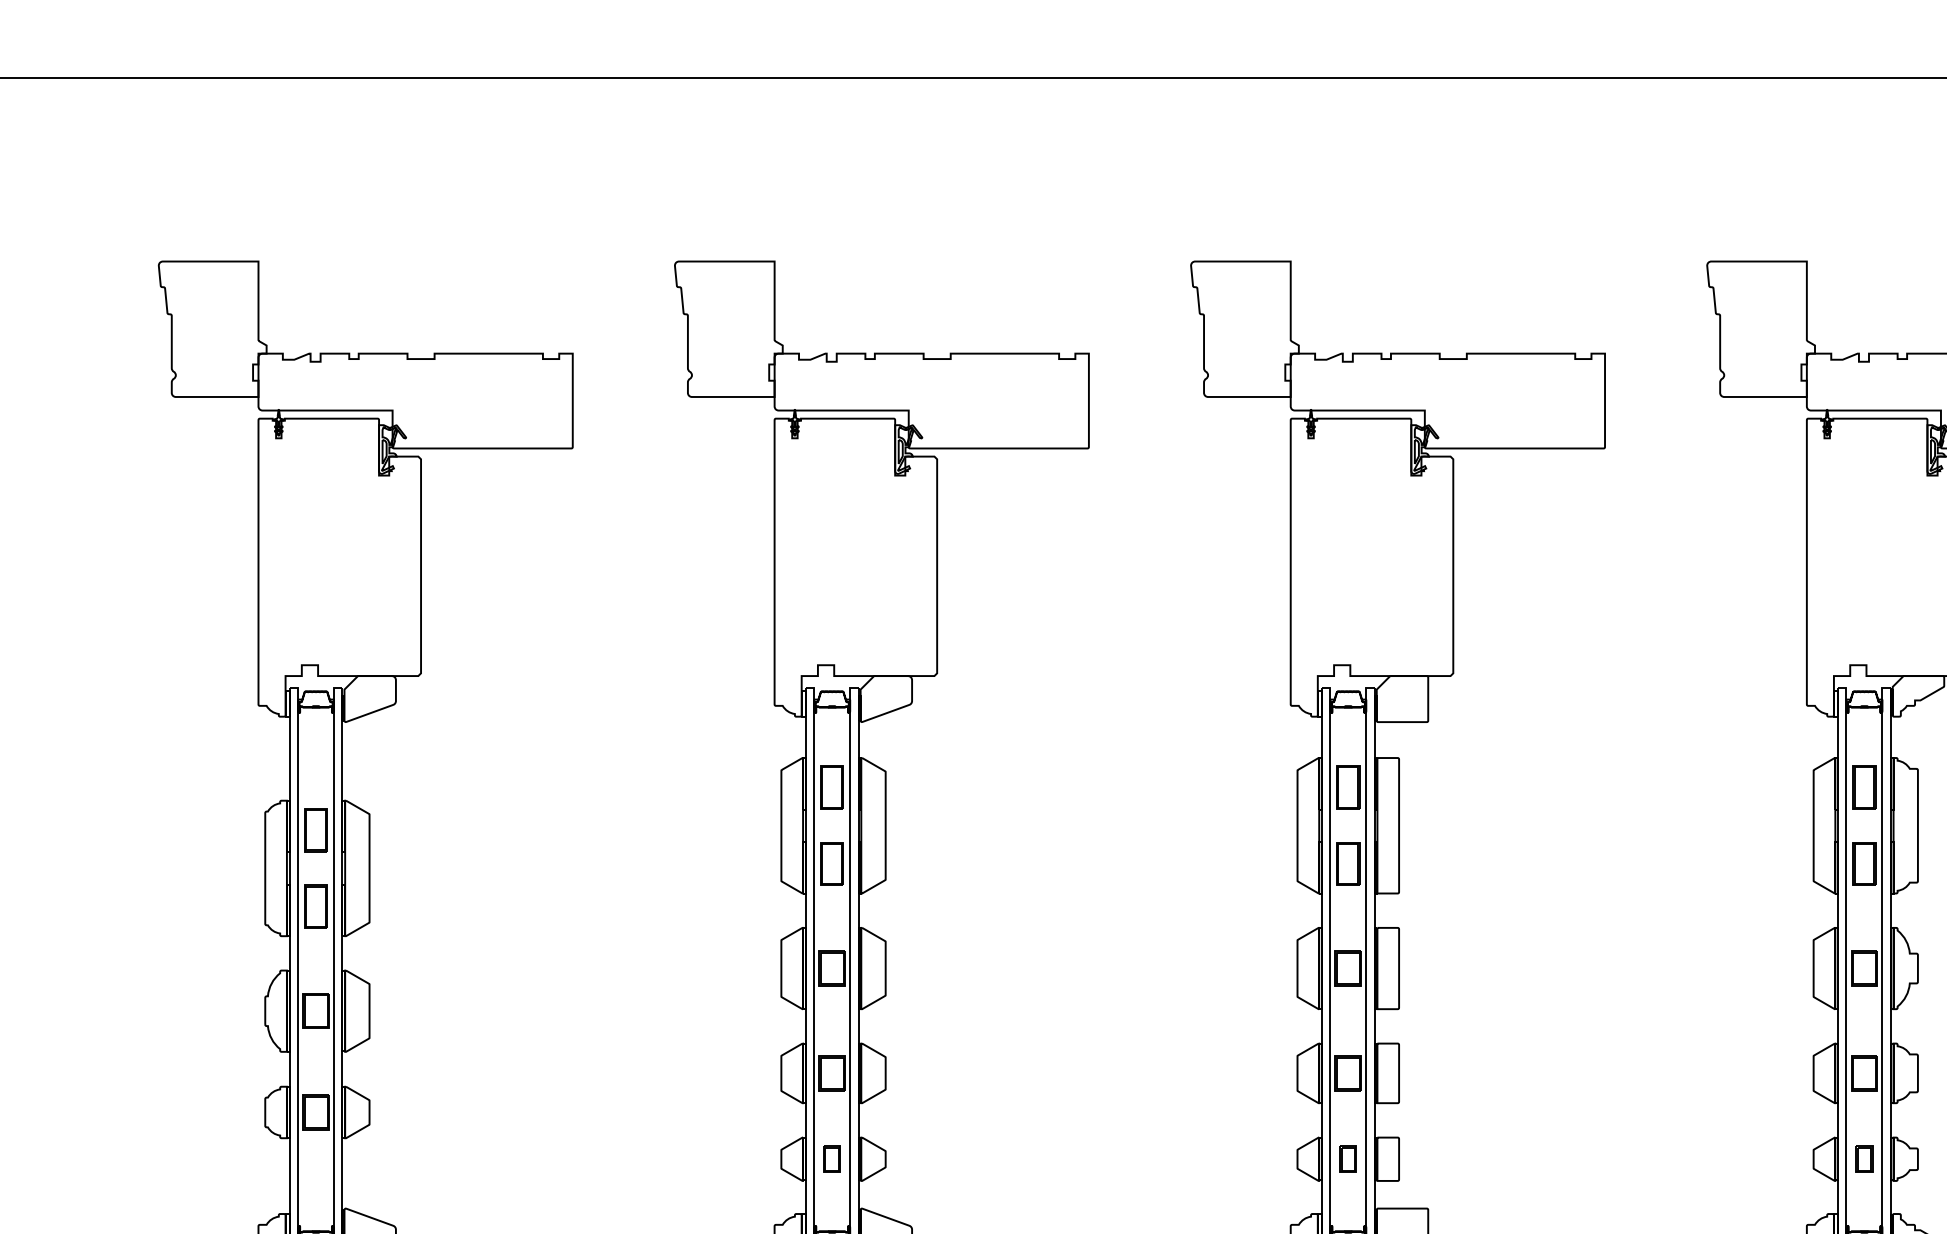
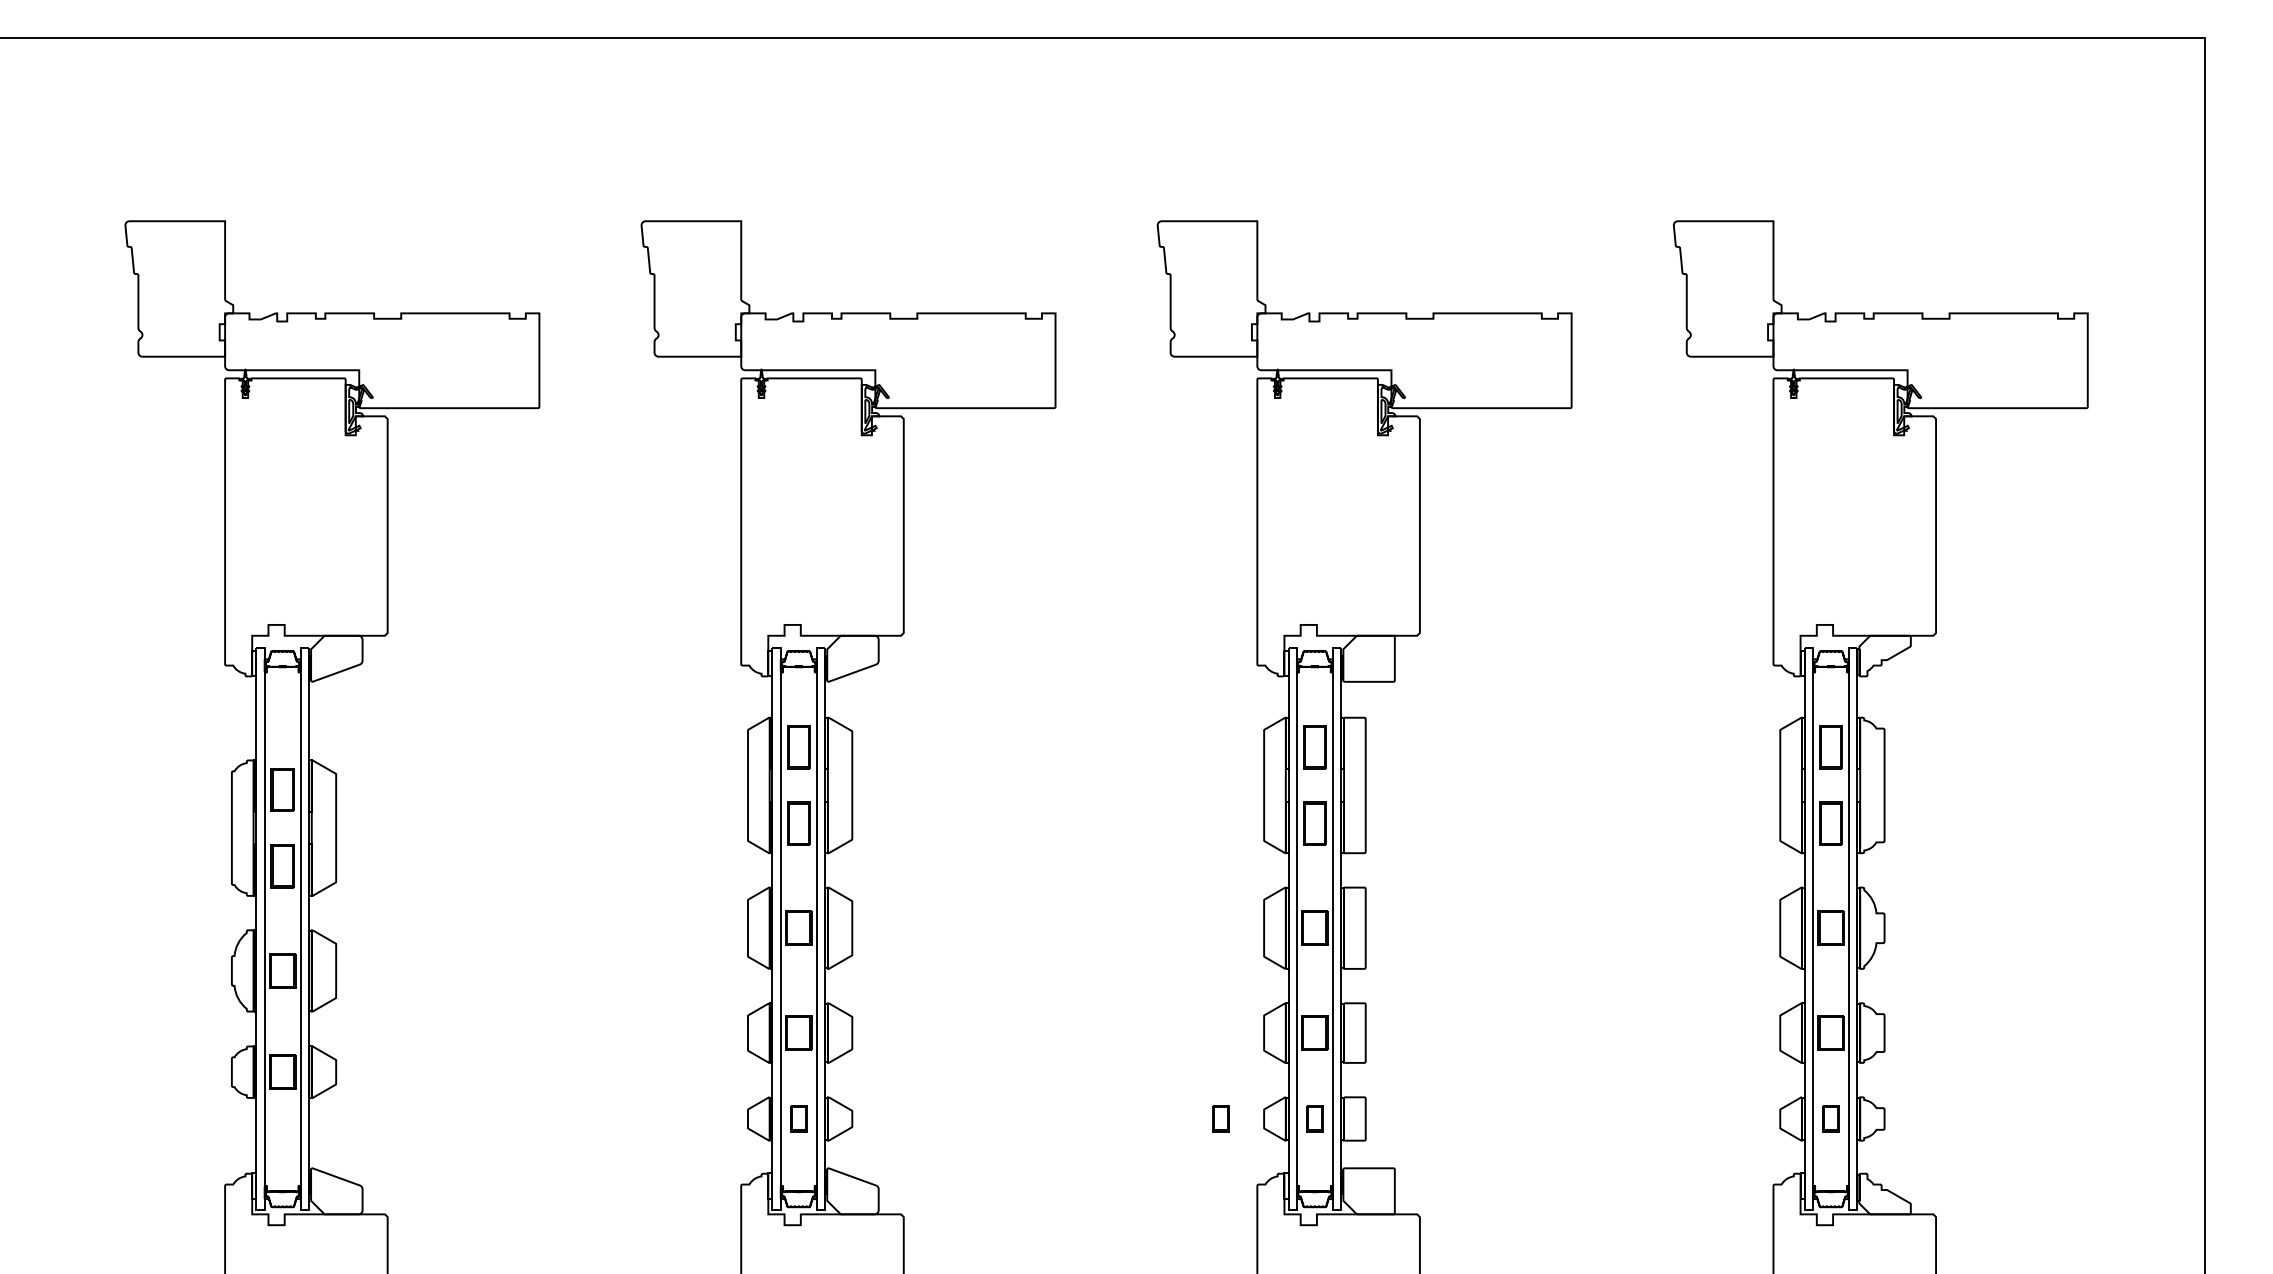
part: (1253, 1158) -> (1220, 1118), added

